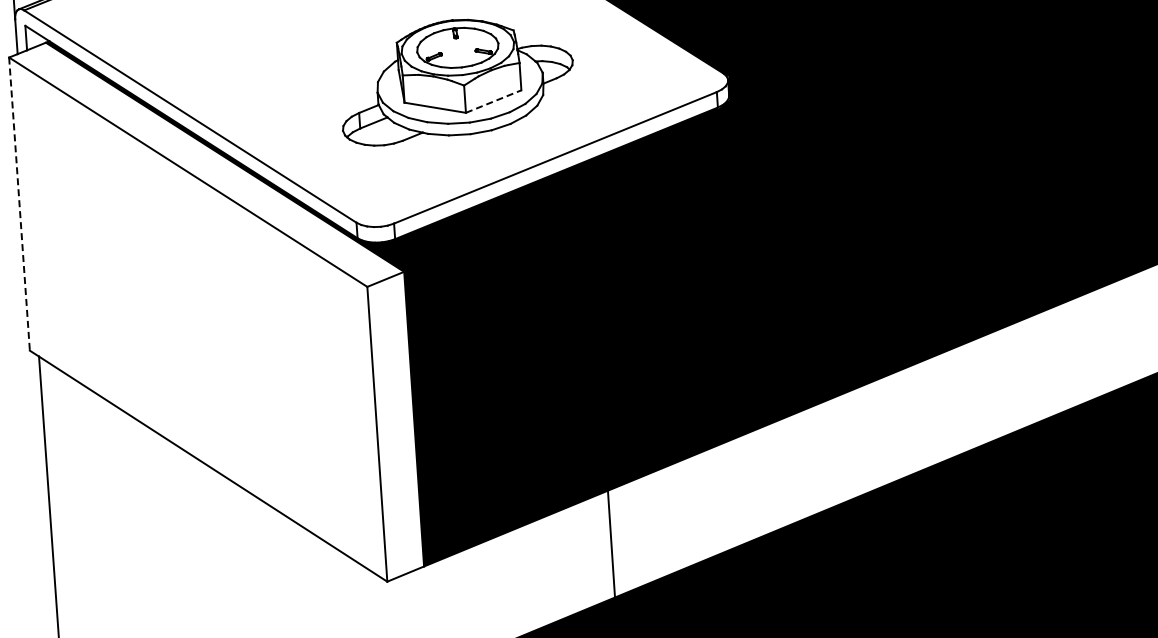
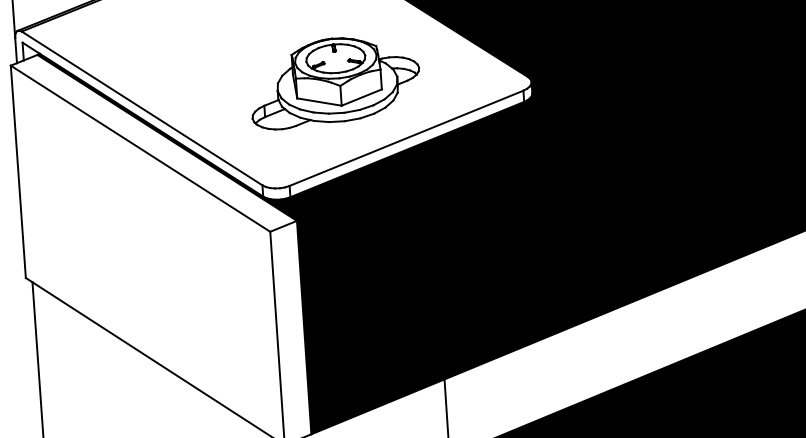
line: (493, 101) -> (361, 97), dashed -> solid
line: (19, 204) -> (18, 172), dashed -> solid

